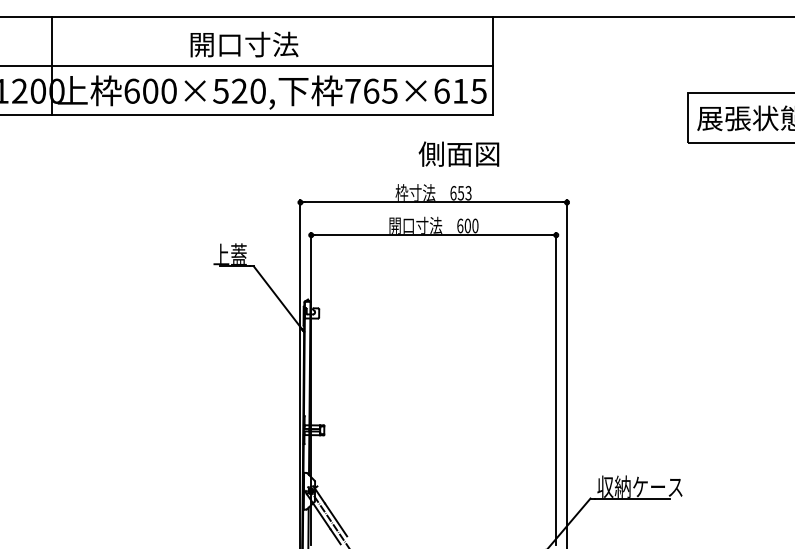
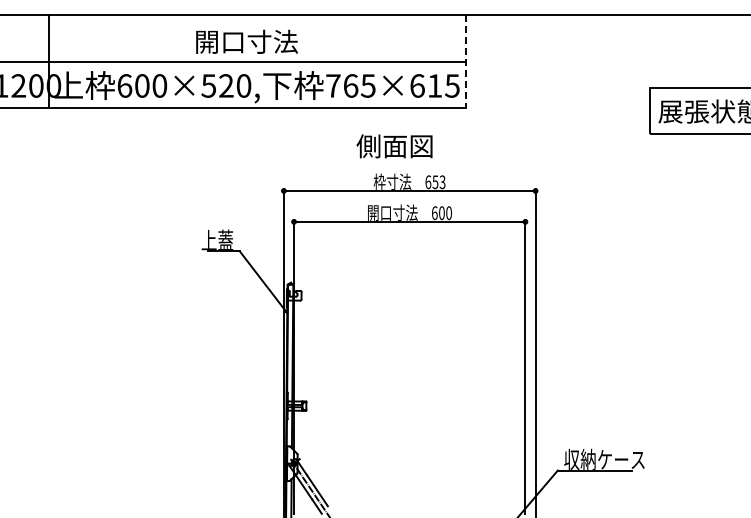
text: (243, 44) -> (246, 41), moved
line: (492, 66) -> (465, 62), solid -> dashed
text: (458, 154) -> (394, 146), moved

